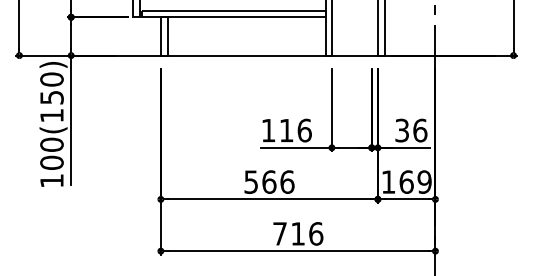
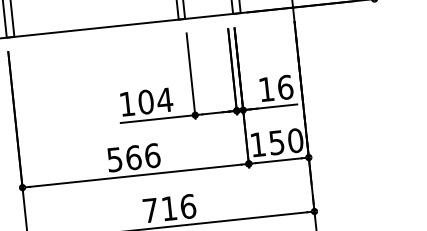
text: (295, 130) -> (155, 101), 116 -> 104
text: (401, 130) -> (265, 89), 36 -> 16
text: (415, 181) -> (286, 141), 169 -> 150

